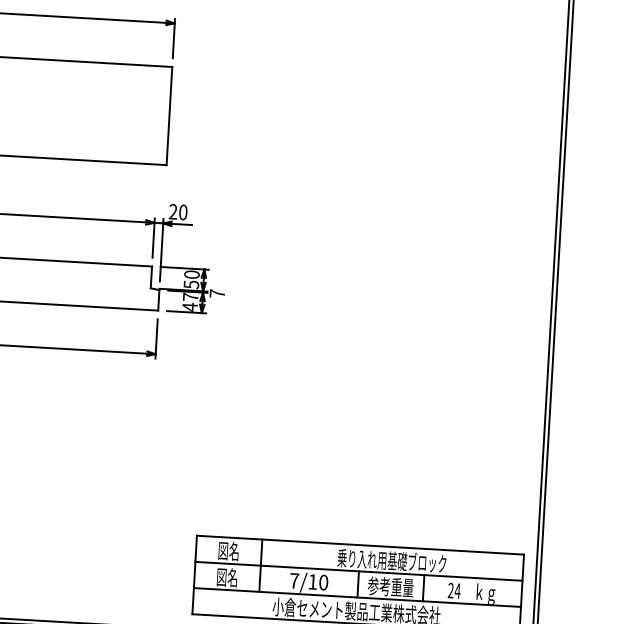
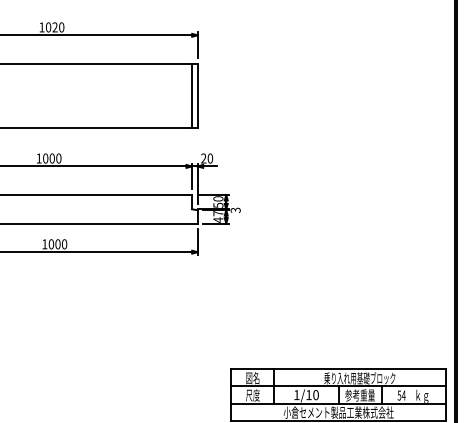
line: (160, 114) -> (191, 95), added
text: (217, 293) -> (235, 210), 7 -> 3
text: (226, 577) -> (252, 395), 図名 -> 尺度
text: (293, 581) -> (296, 395), 7/10 -> 1/10
text: (450, 590) -> (399, 395), 24 -> 54

